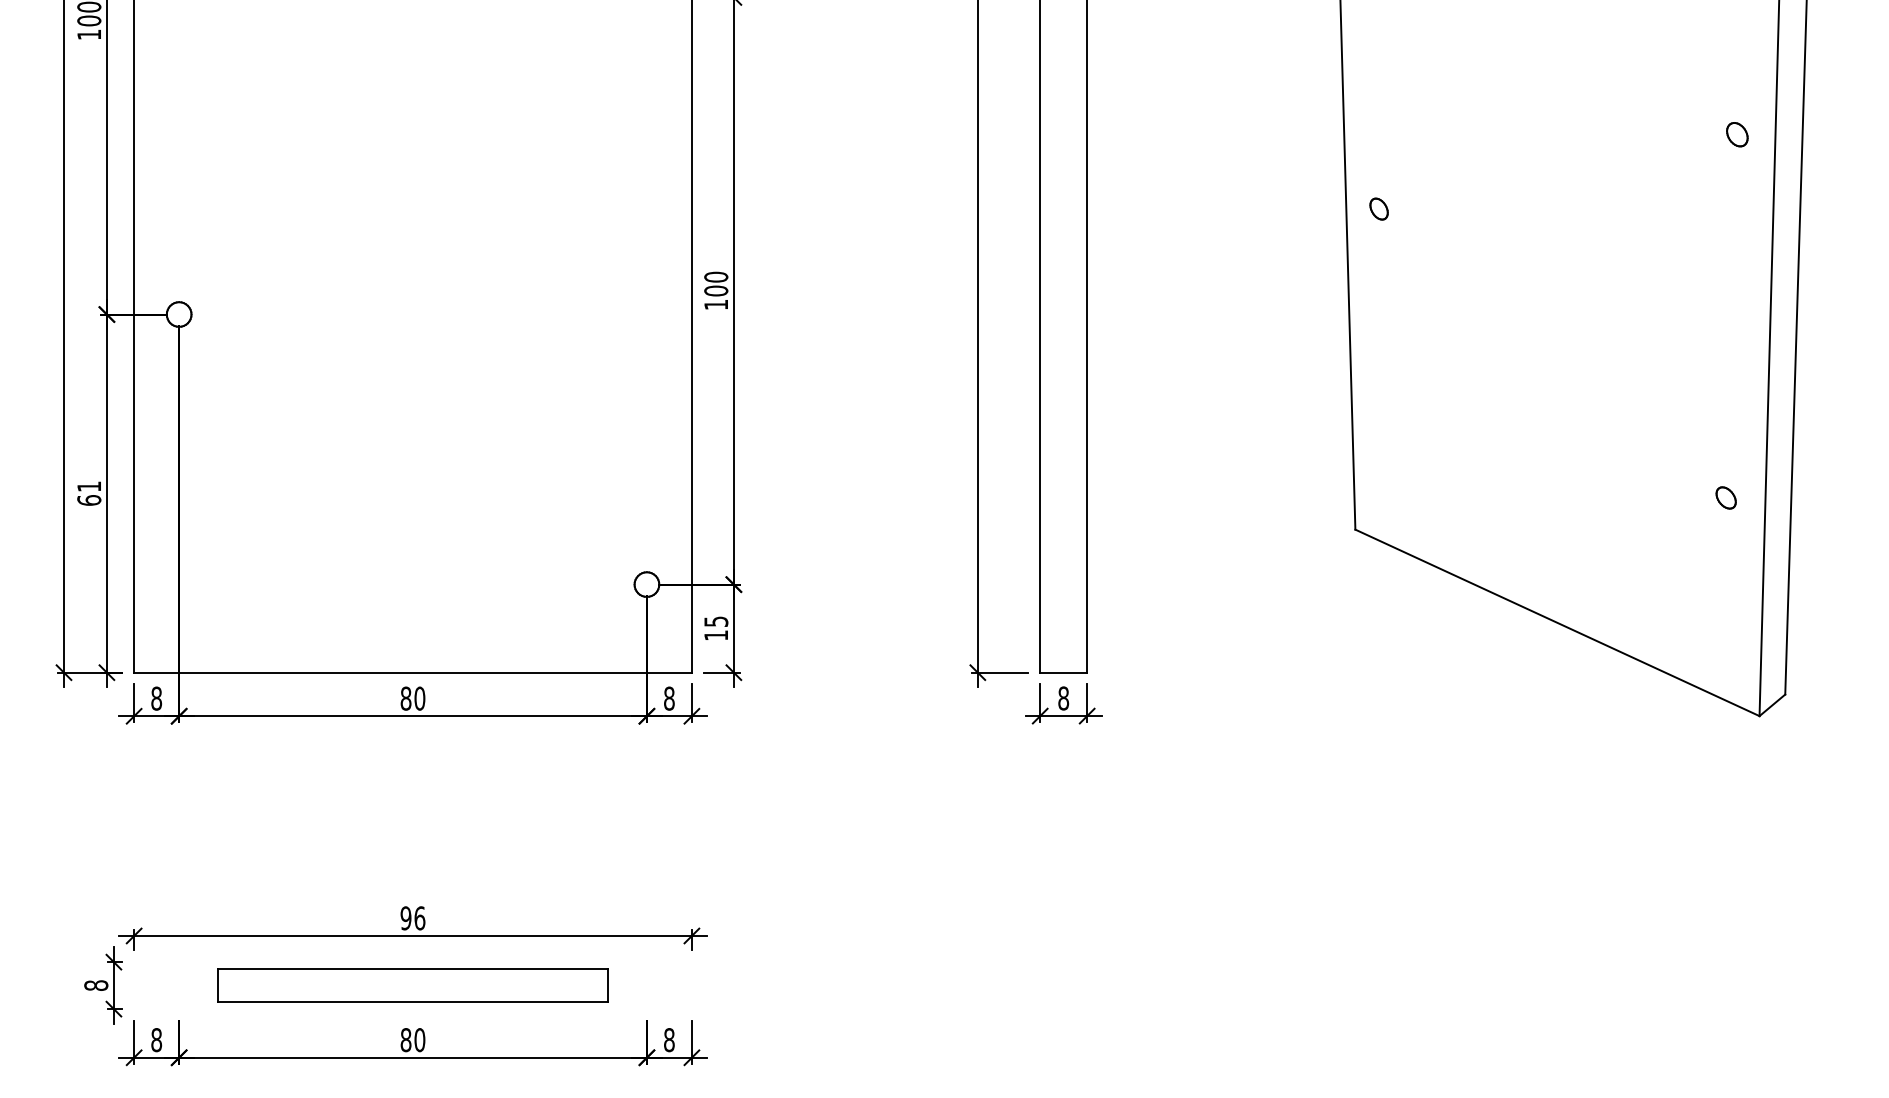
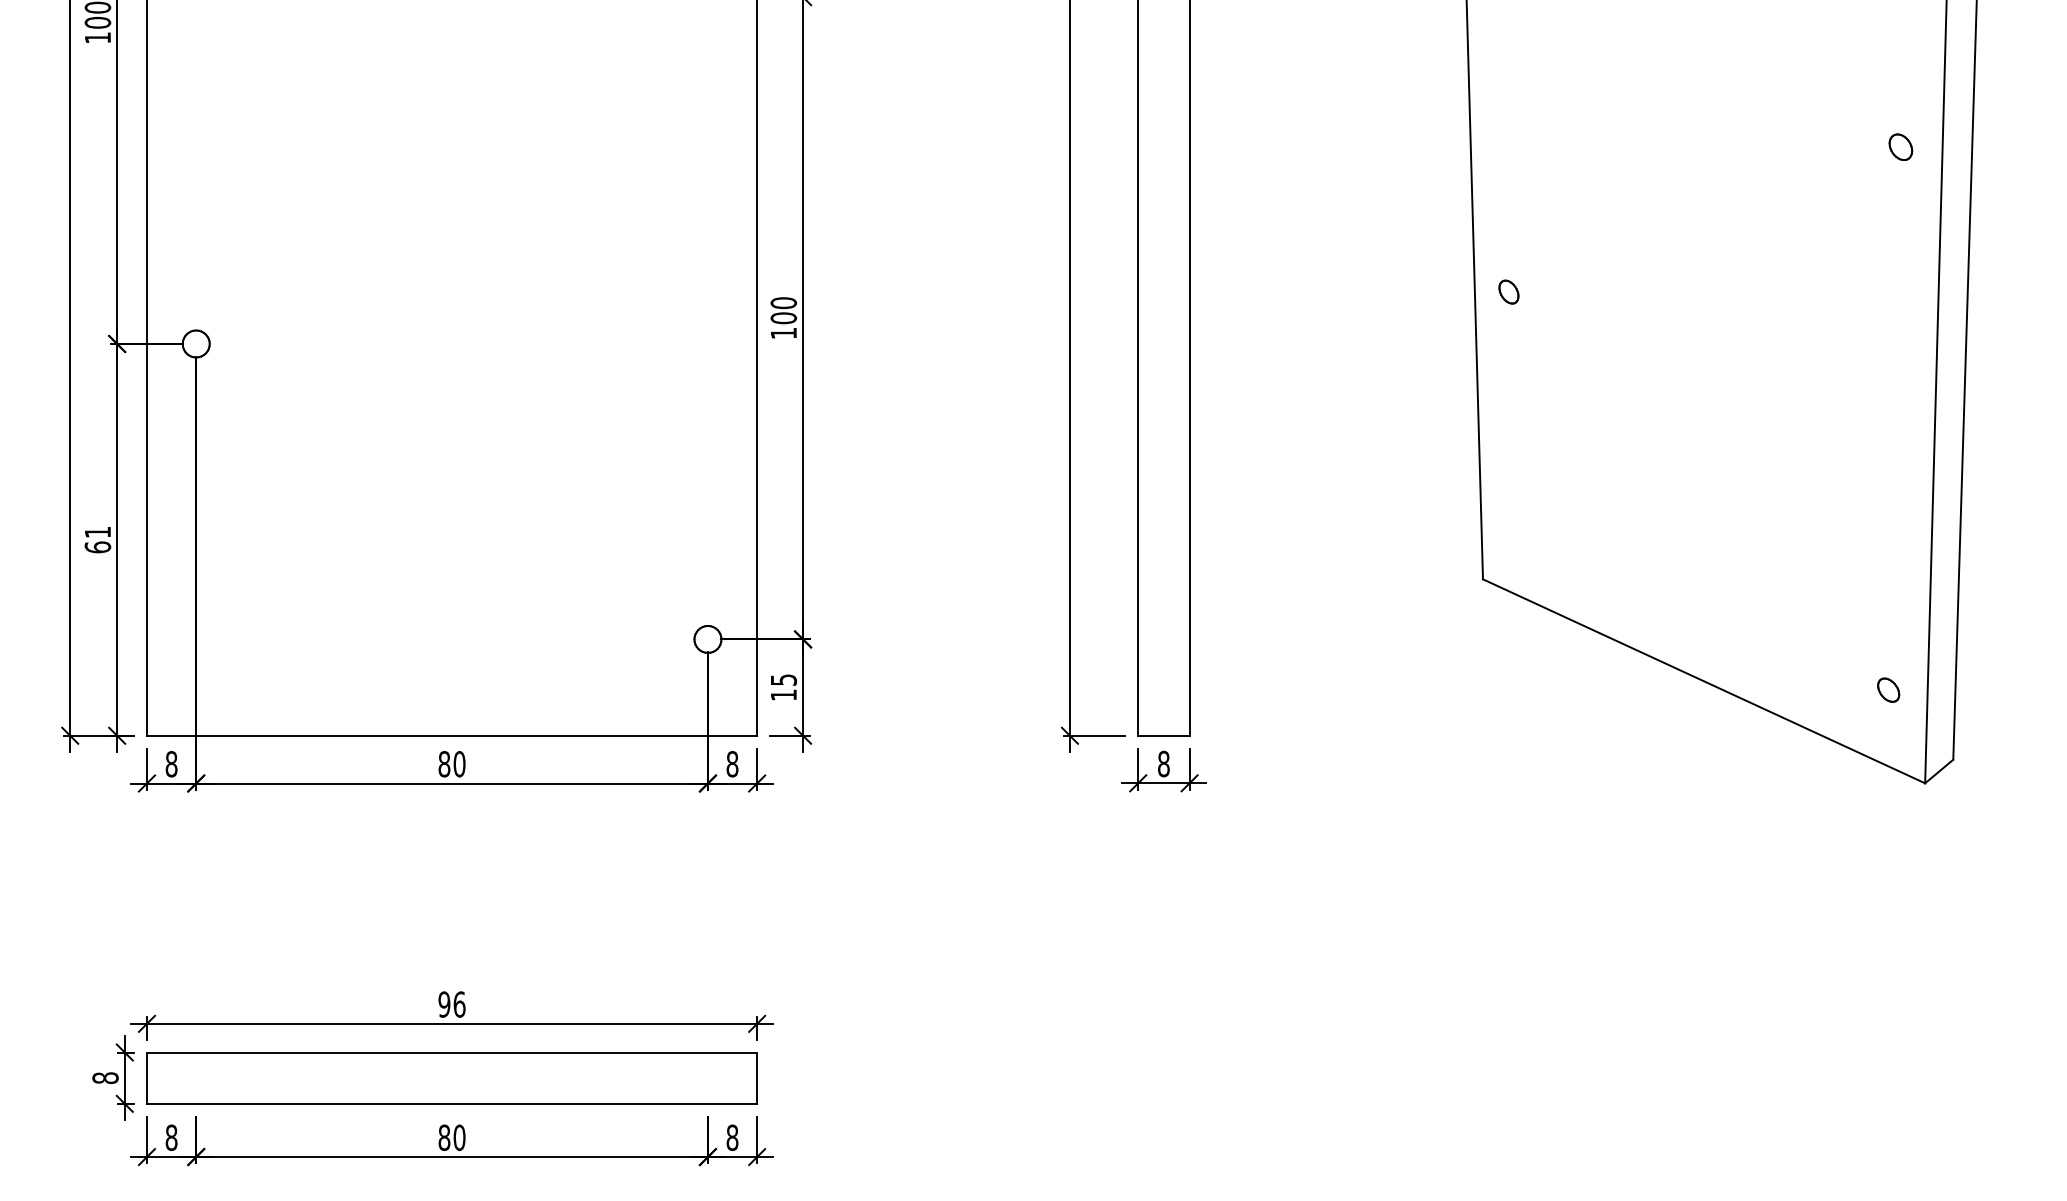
part: (1378, 208) -> (1508, 291), moved
part: (1725, 497) -> (1887, 689), moved
part: (412, 985) -> (451, 1078), size x1.43

